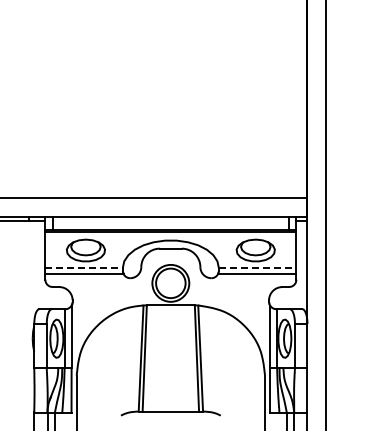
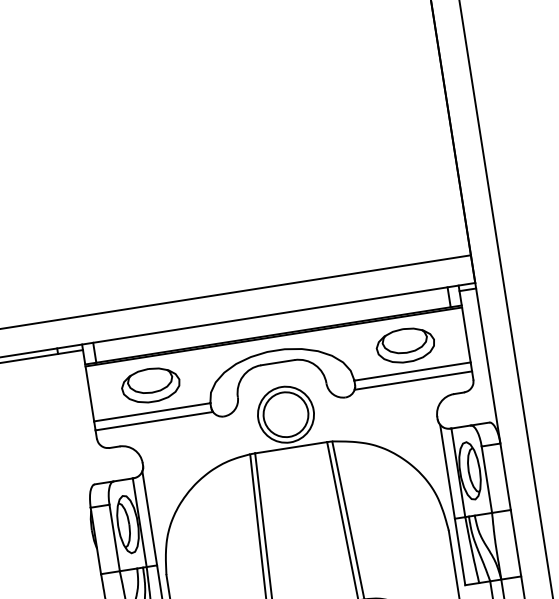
line: (84, 268) -> (153, 412), dashed -> solid
line: (257, 268) -> (412, 372), dashed -> solid

